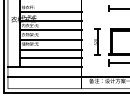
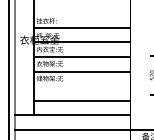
line: (50, 49) -> (81, 86), removed

